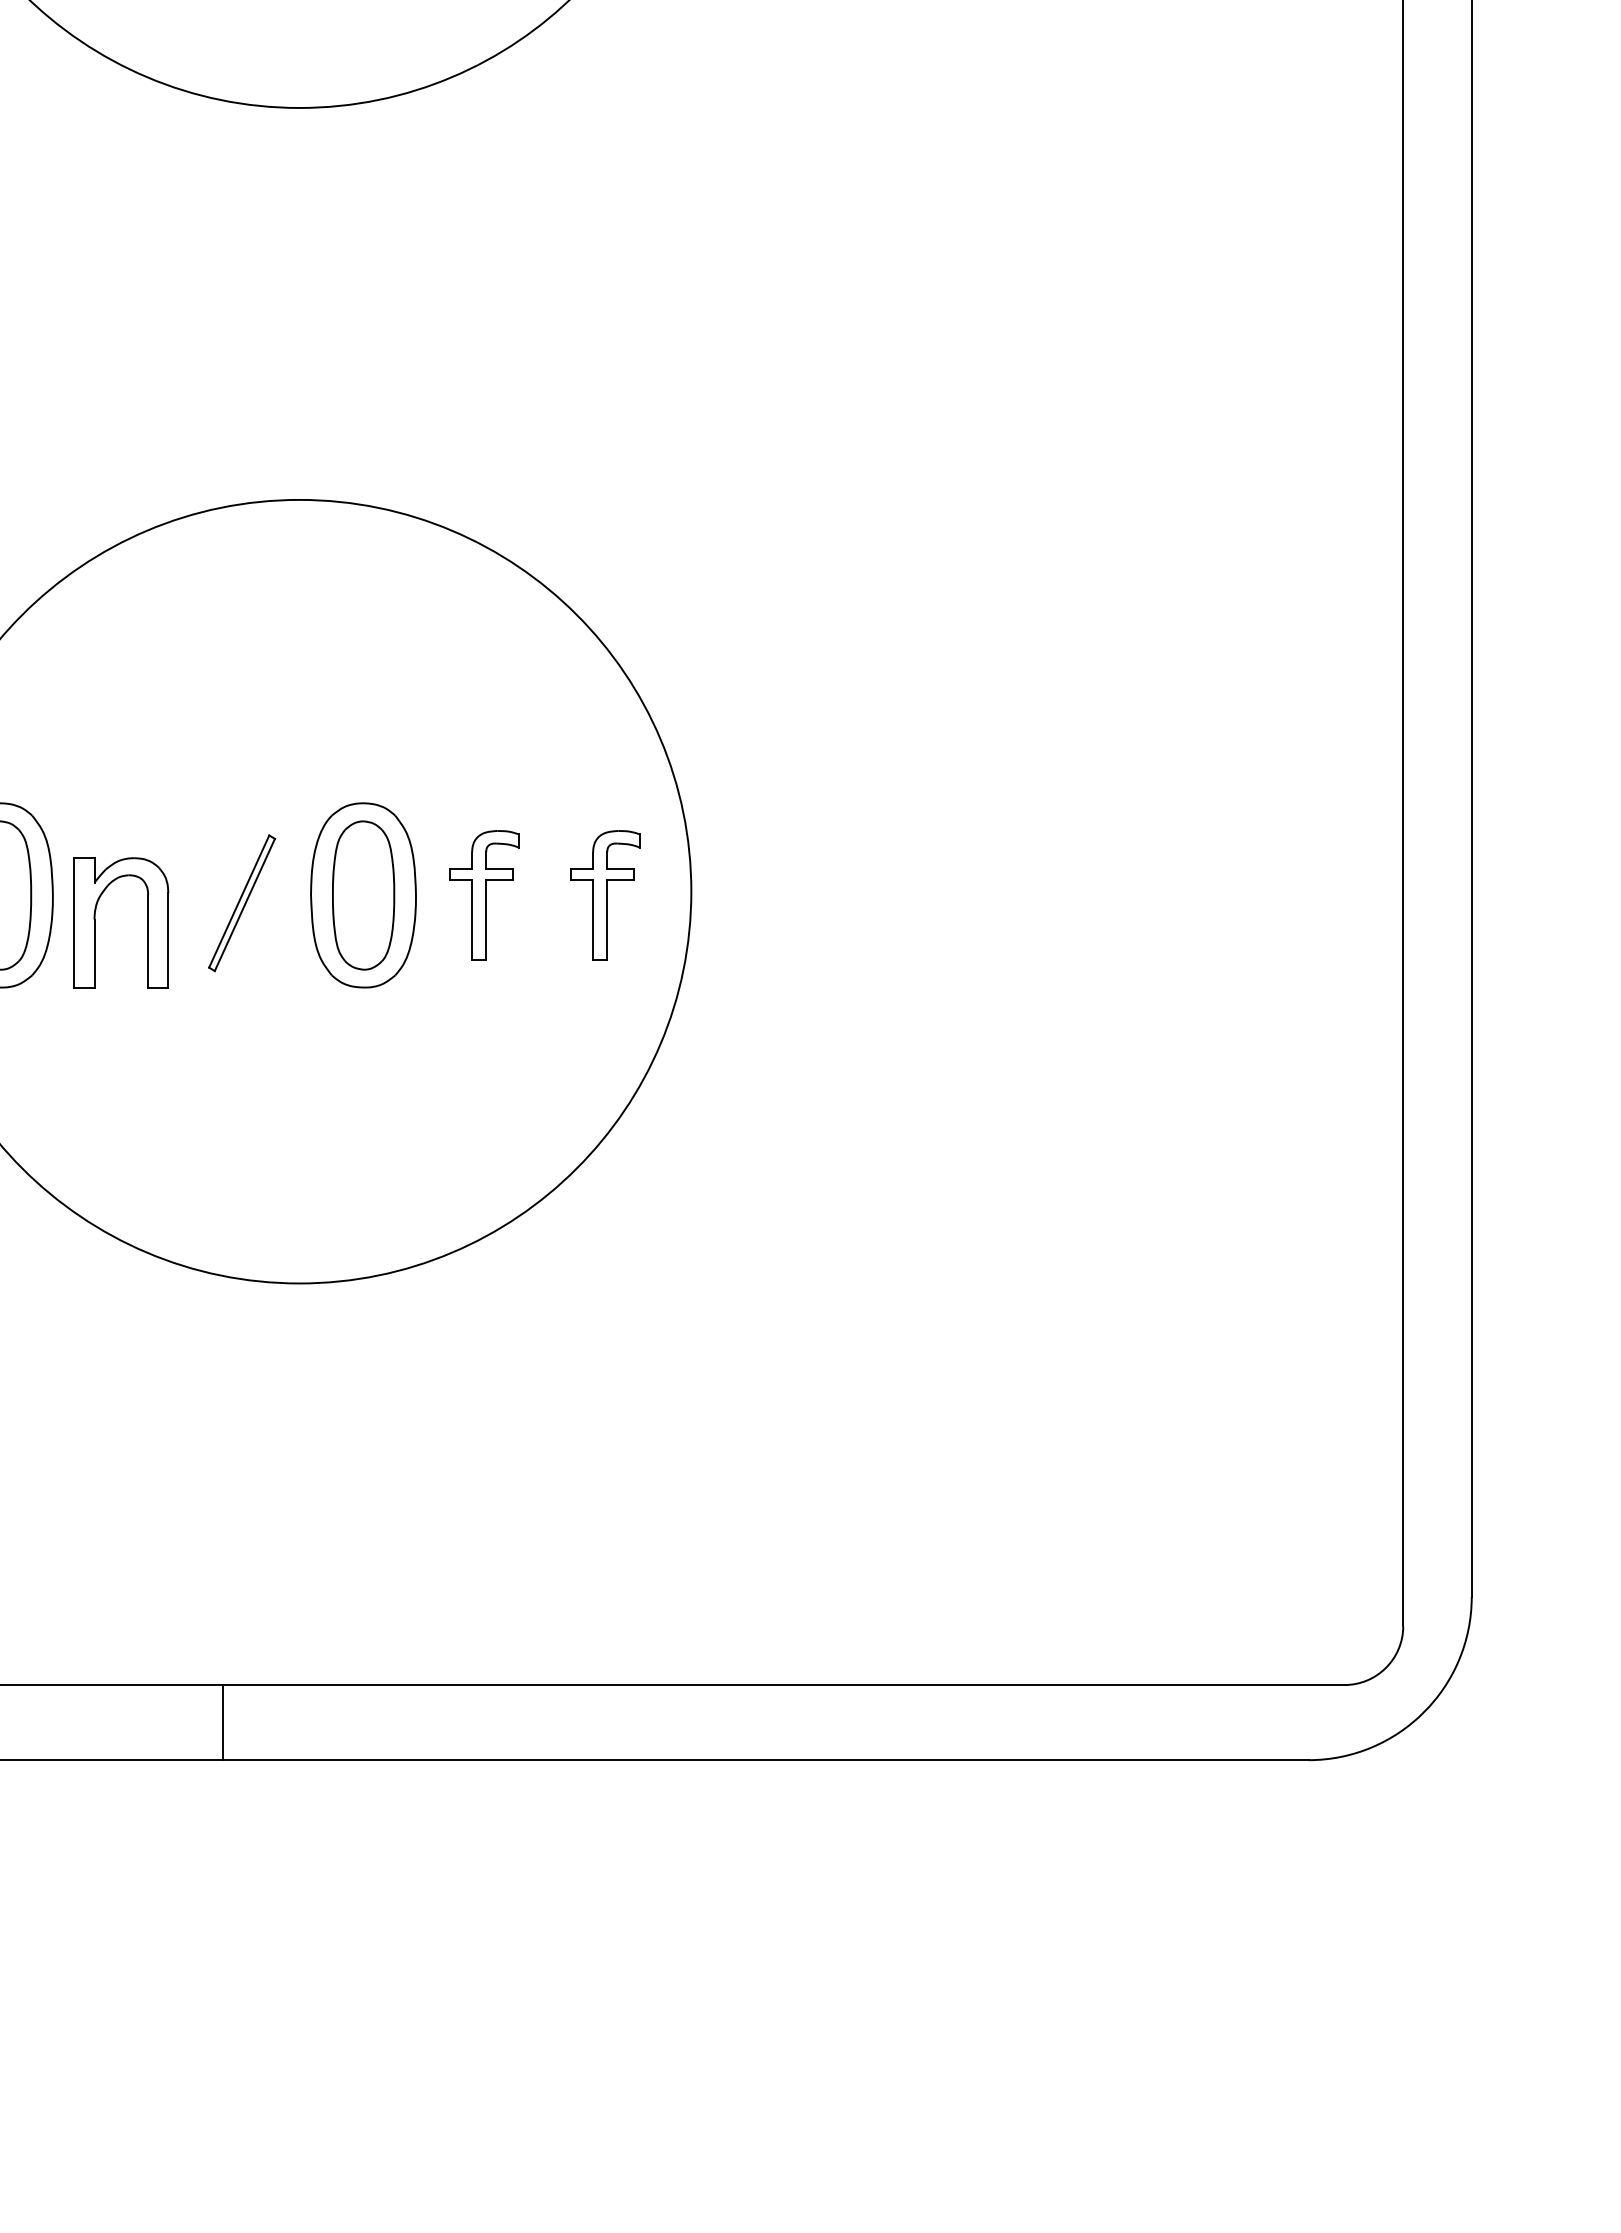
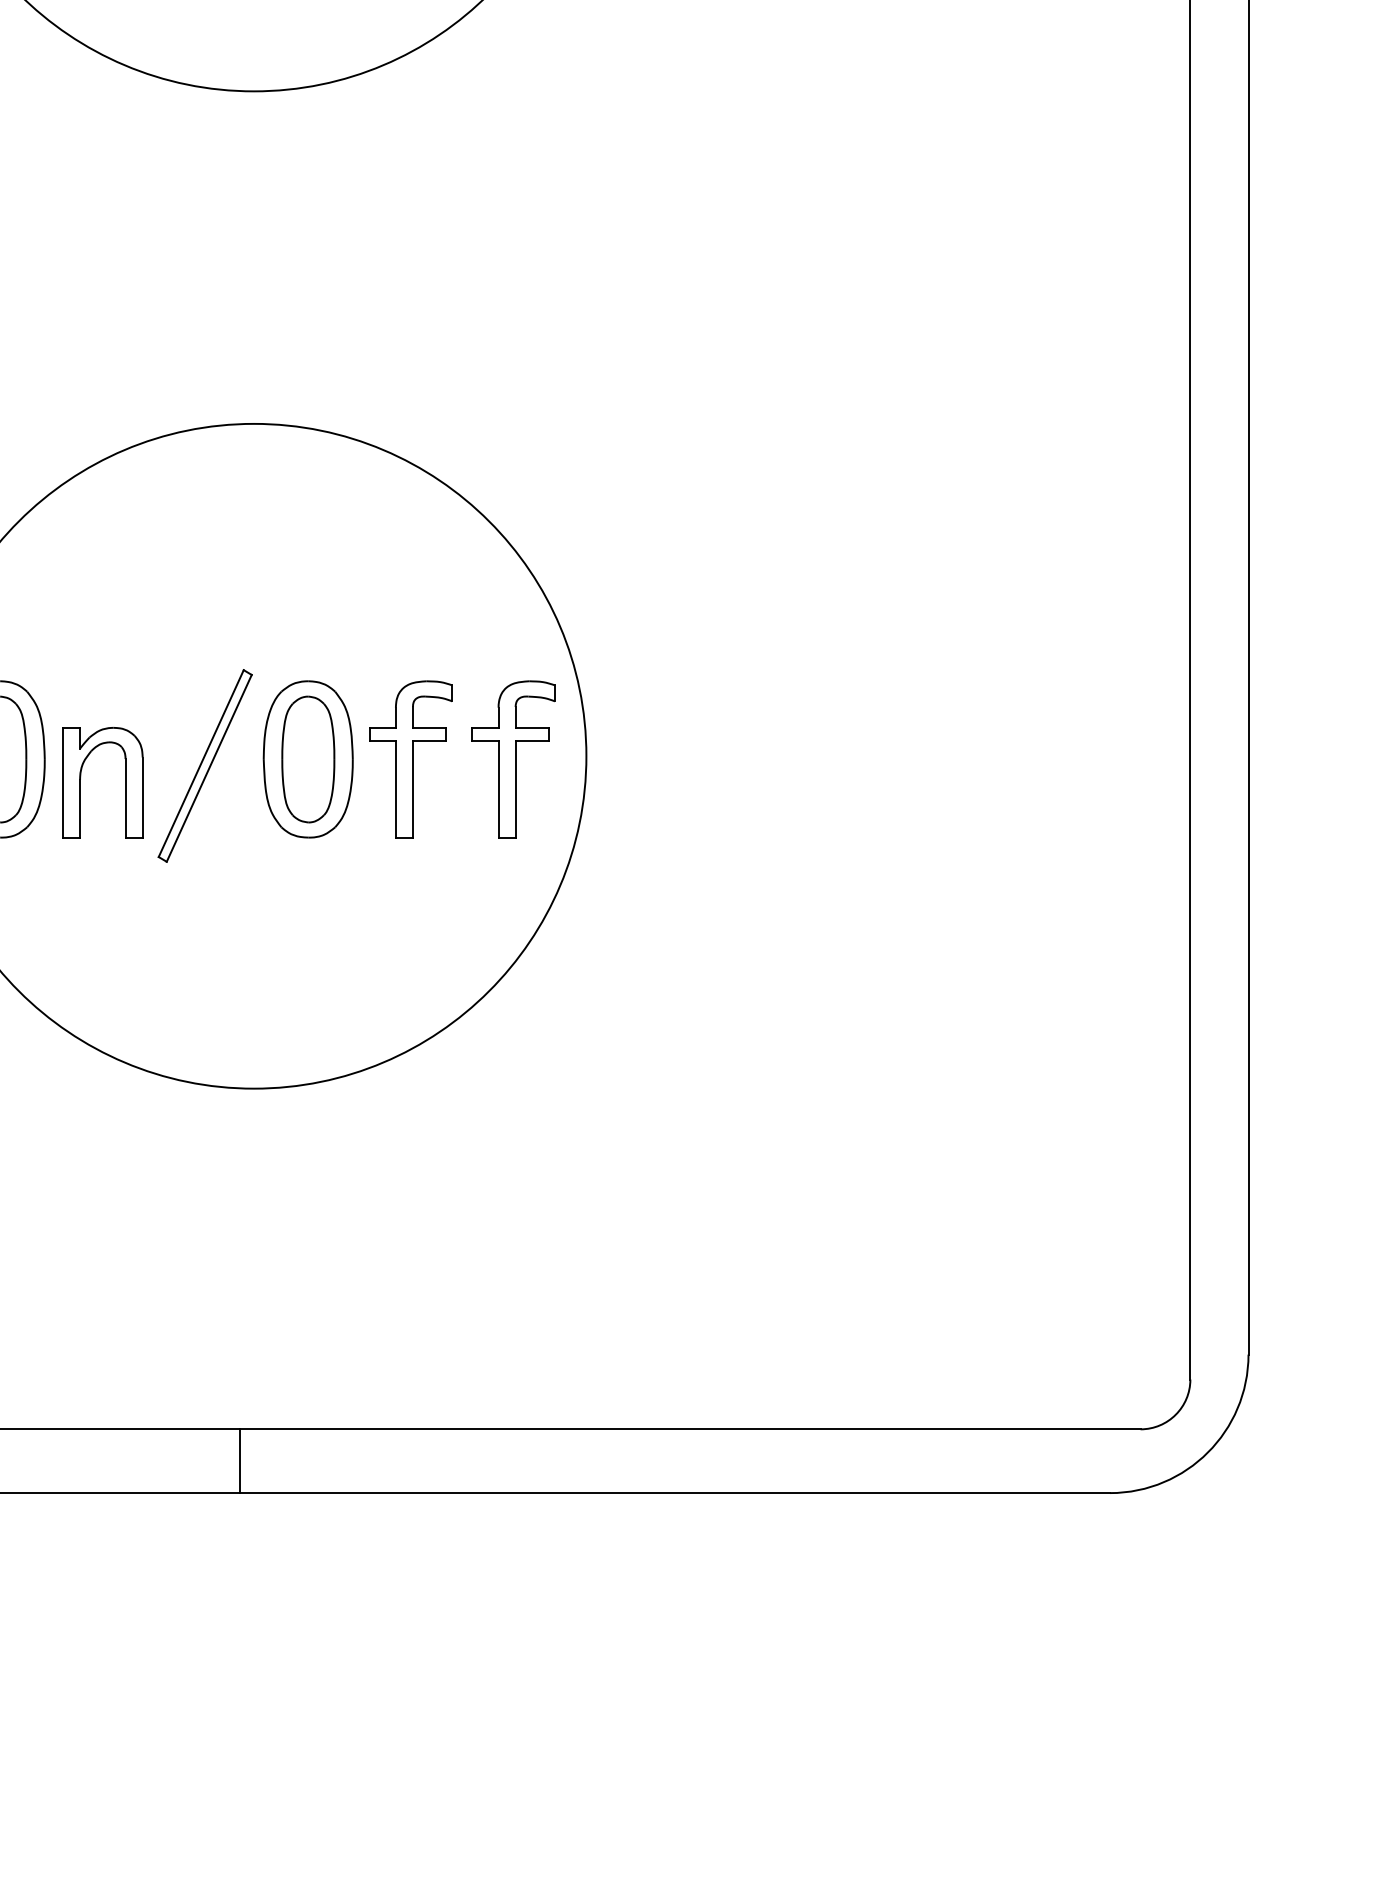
part: (484, 895) -> (410, 759), size x1.43
part: (605, 895) -> (513, 759), size x1.43
part: (241, 903) -> (204, 766), size x1.67
line: (223, 1722) -> (240, 1461), moved

